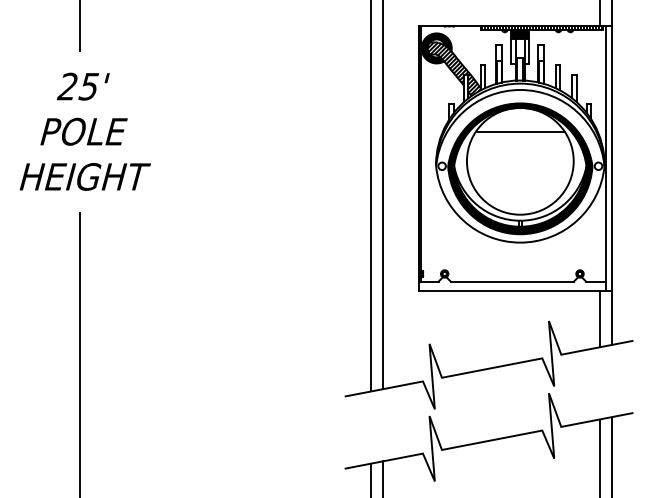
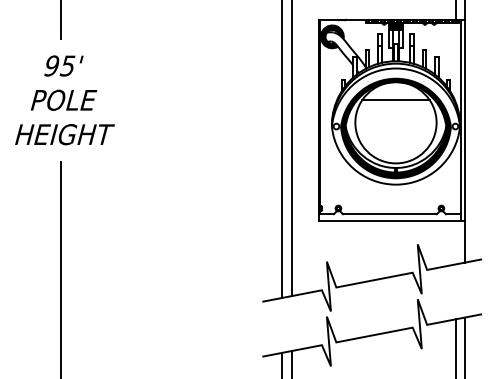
hatch: (453, 68) -> (345, 52), removed
text: (66, 86) -> (50, 65), 25' -> 95'
line: (599, 318) -> (456, 242), removed

